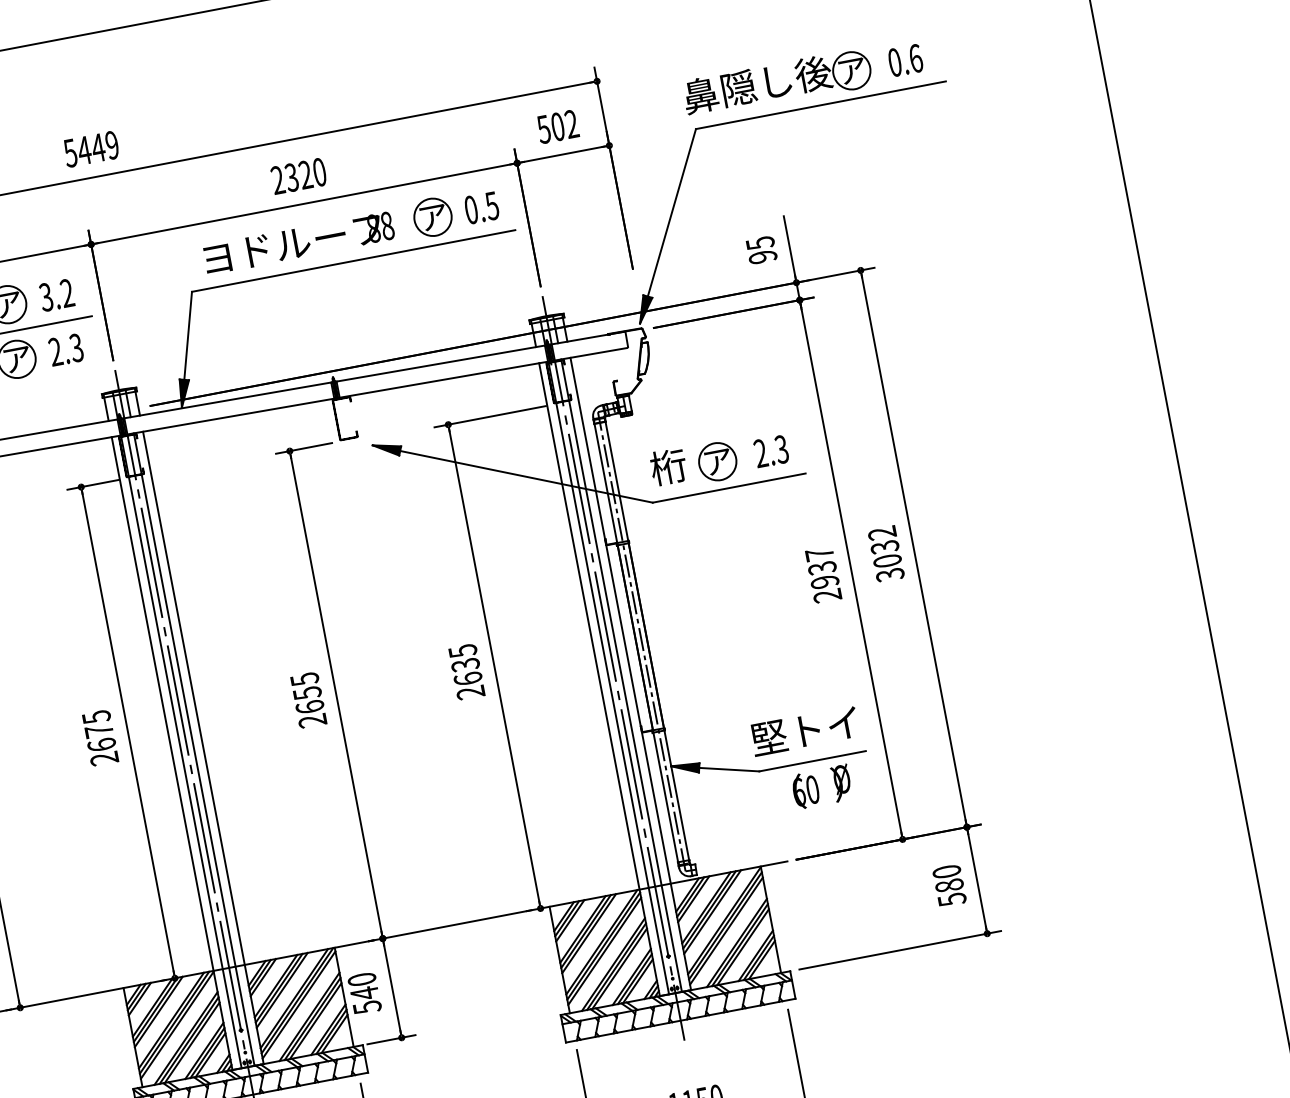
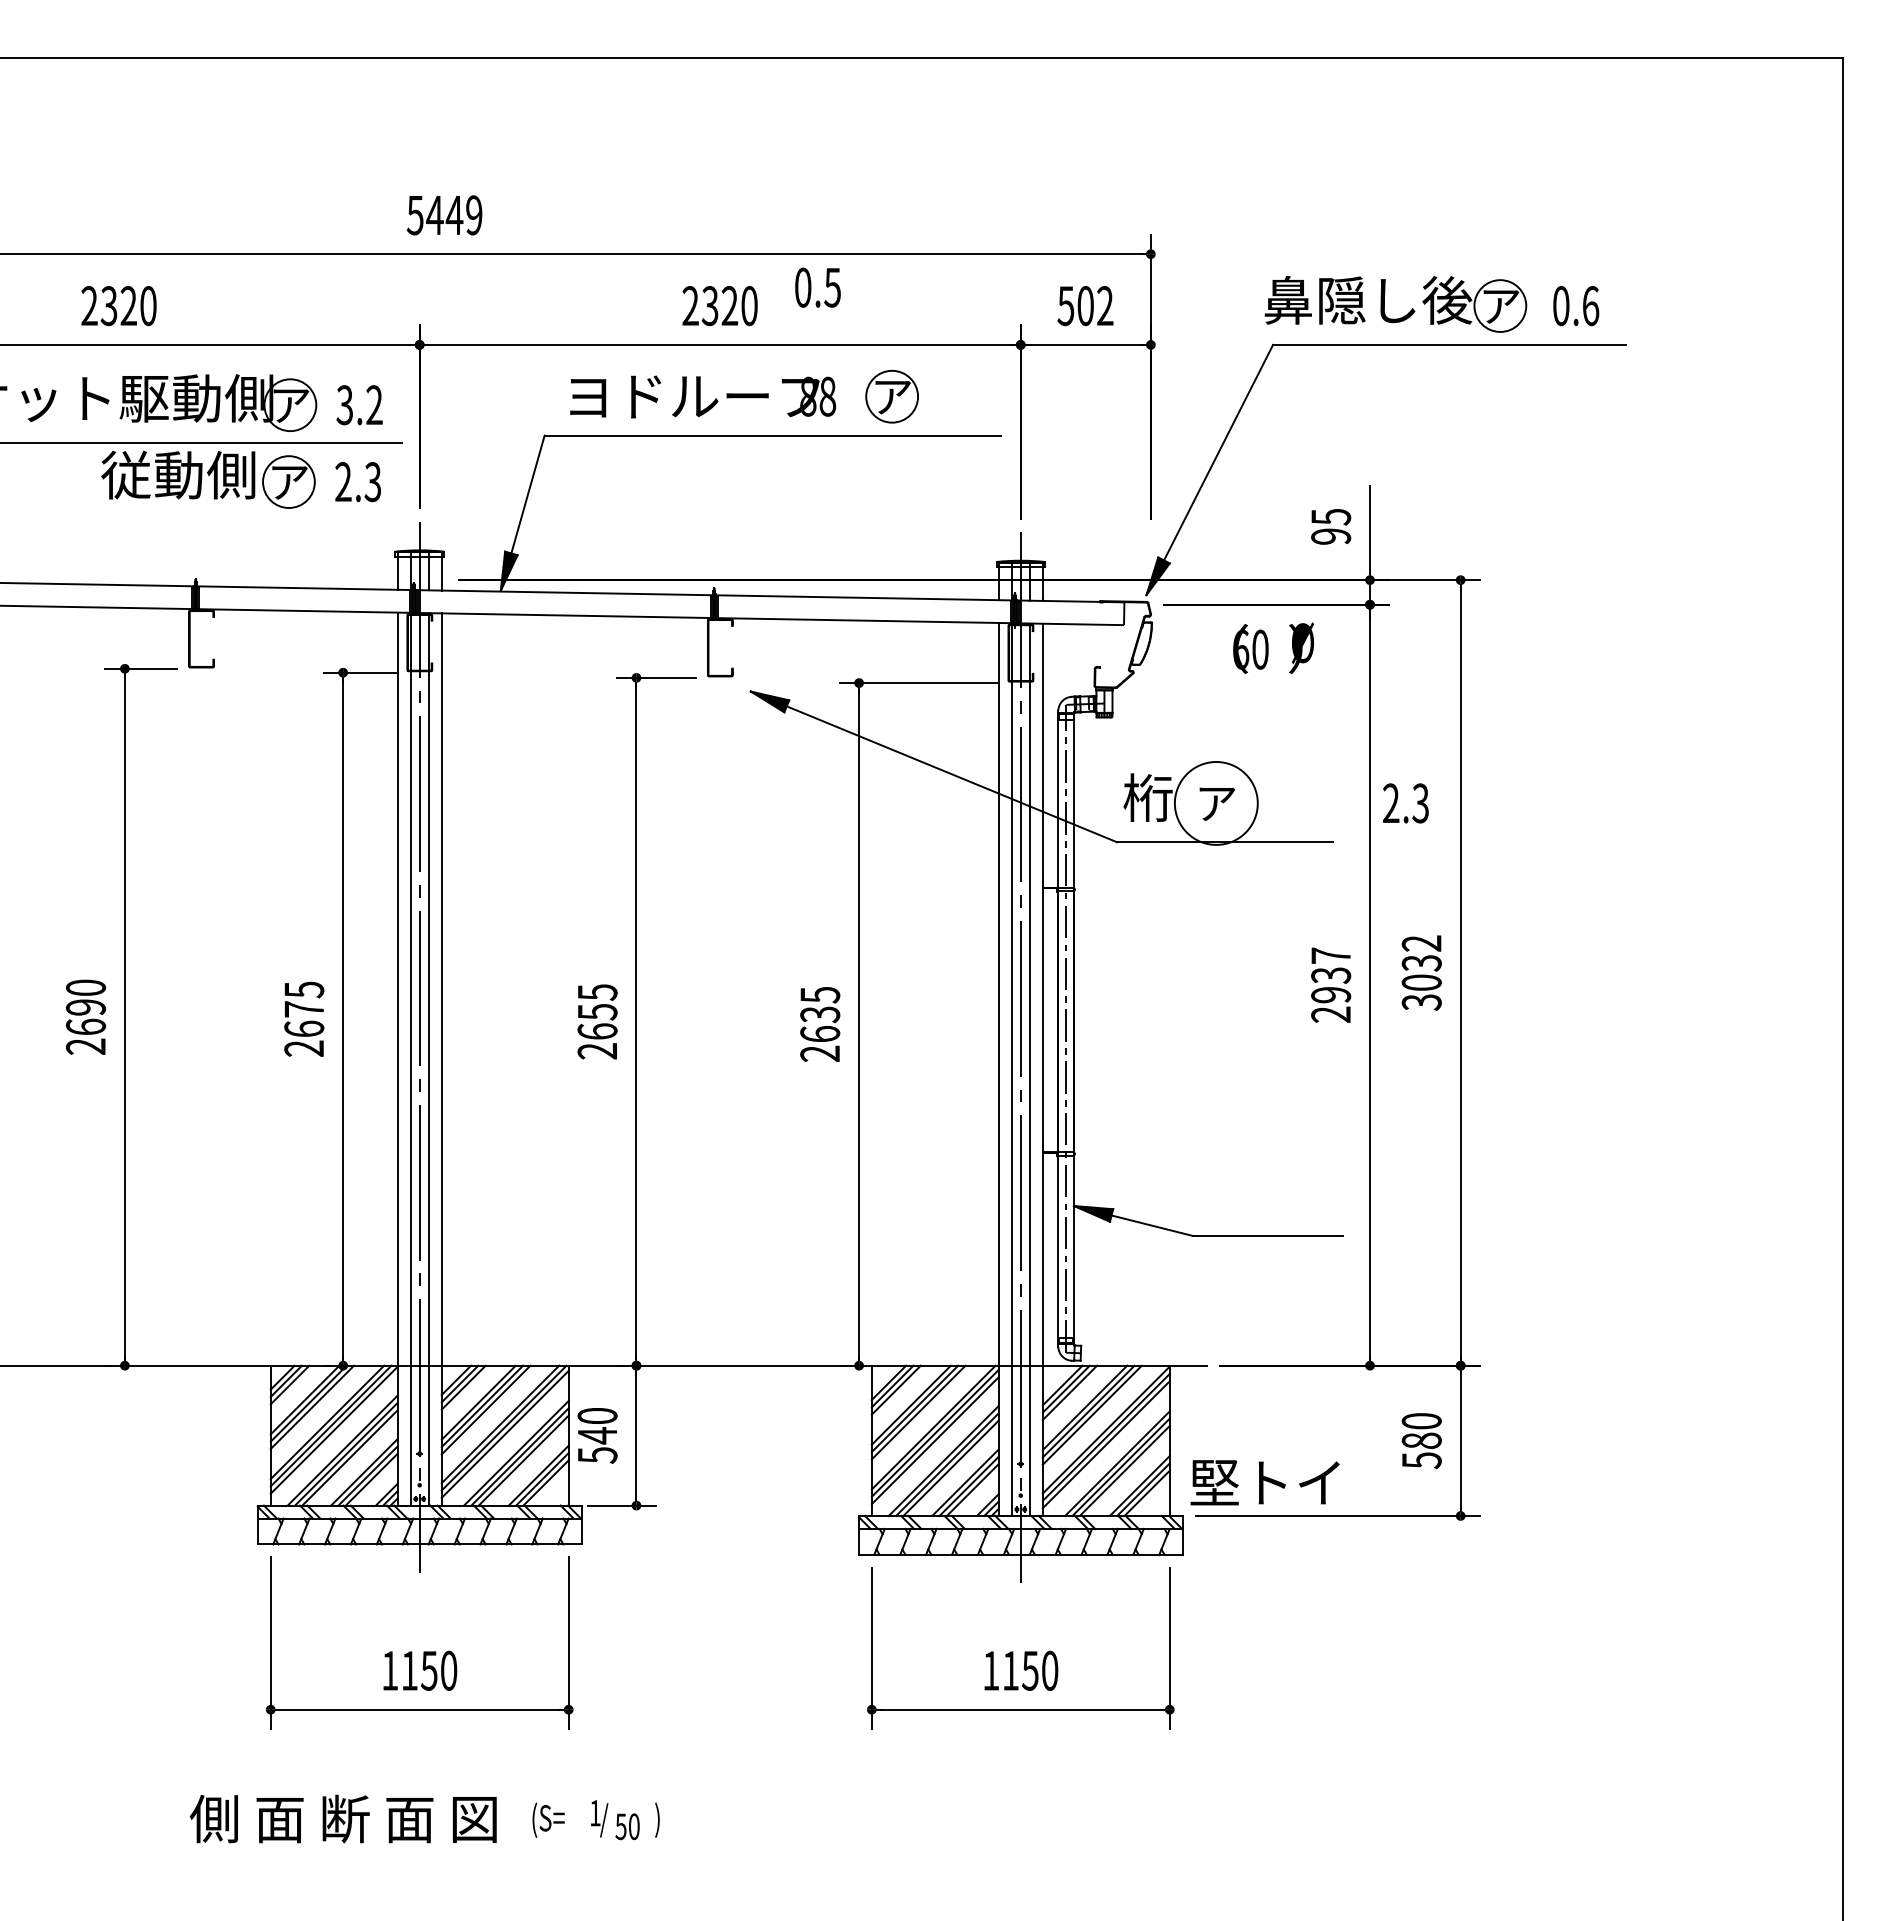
text: (481, 207) -> (817, 287), moved
text: (771, 451) -> (1405, 803), moved
circle: (717, 461) -> (1216, 803), size x1.6
text: (804, 730) -> (1264, 1482), moved
text: (821, 786) -> (1273, 647), moved

